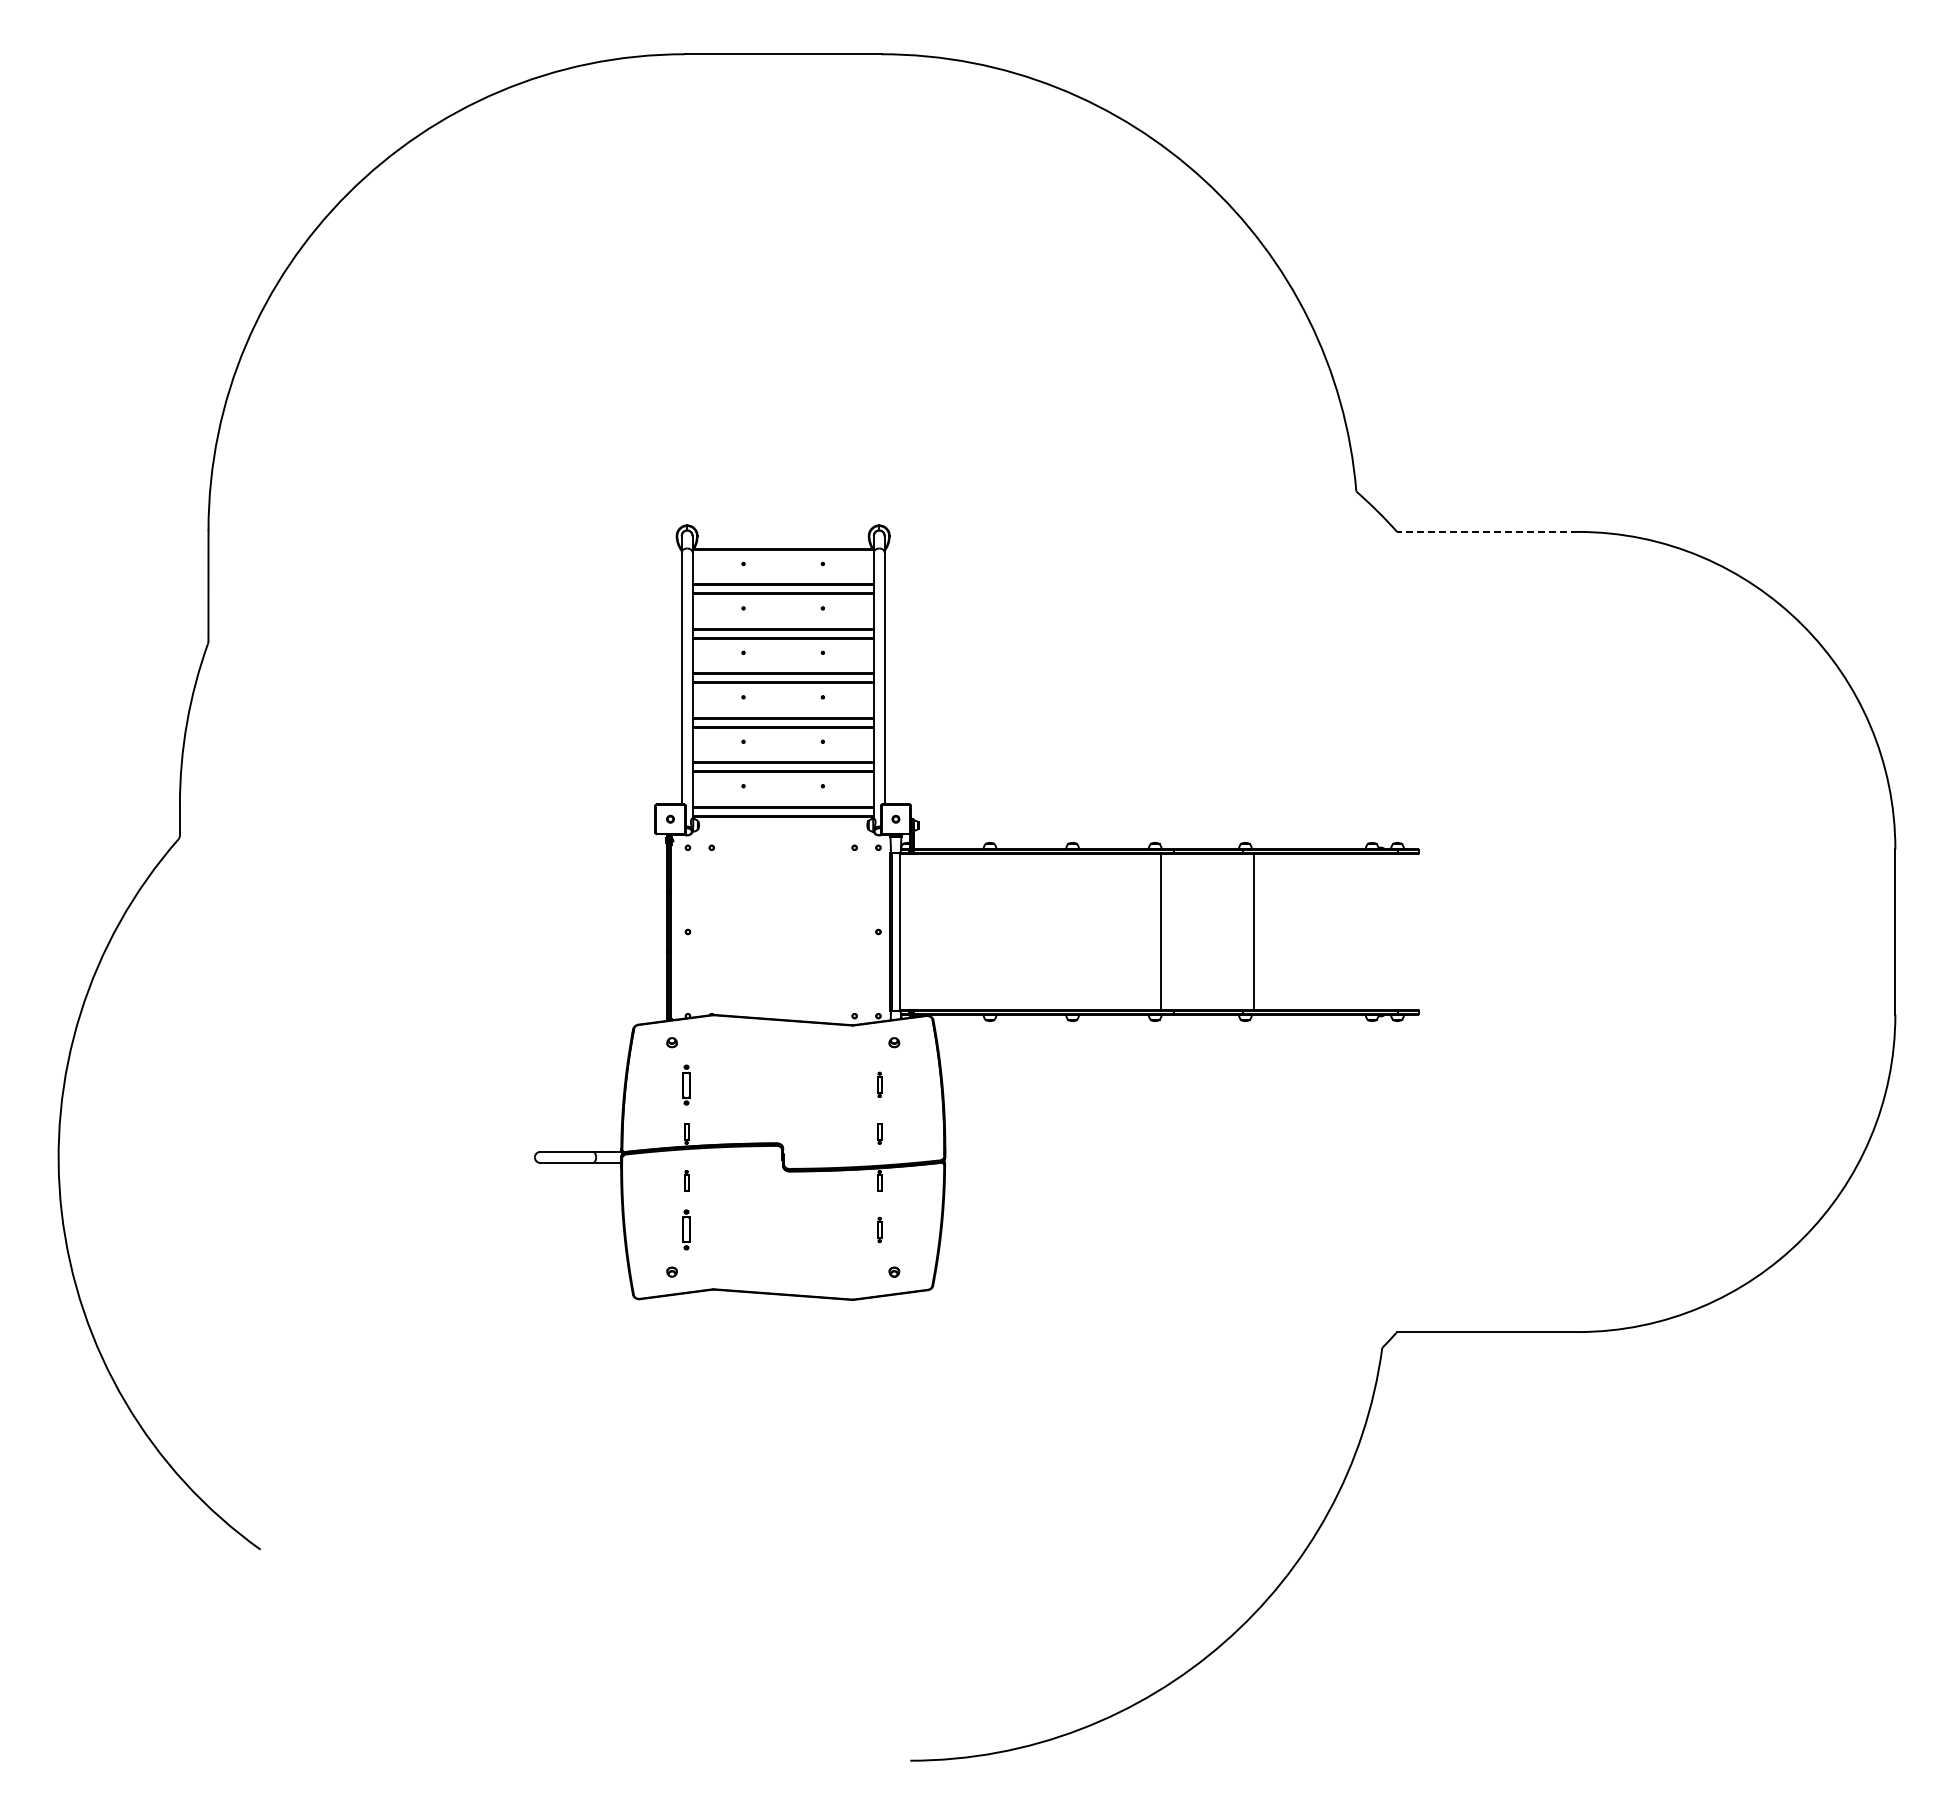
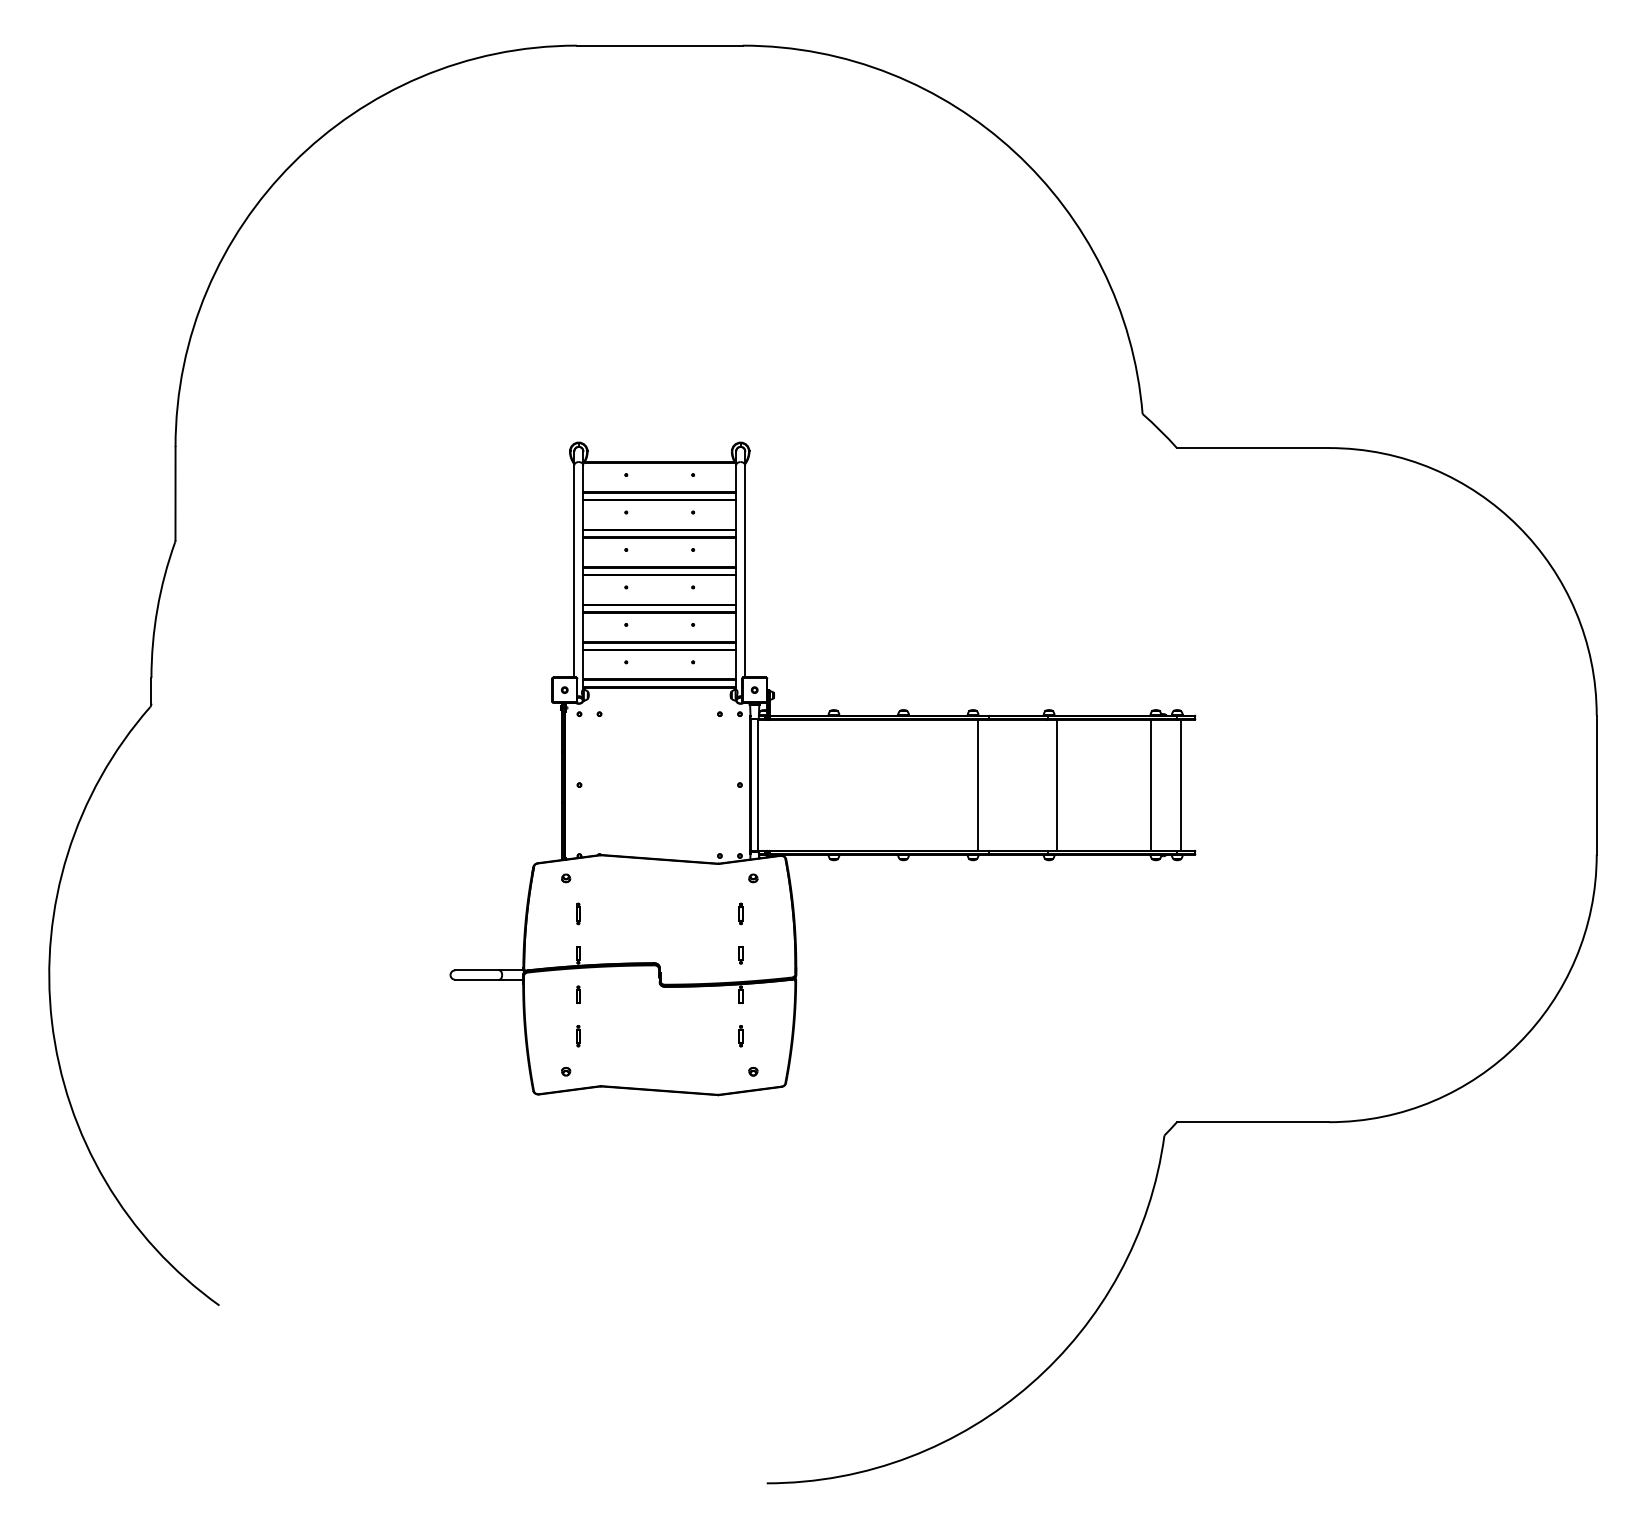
line: (1486, 531) -> (1252, 447), dashed -> solid
line: (1365, 931) -> (1150, 784), added
line: (1402, 931) -> (1181, 784), added
part: (686, 1084) -> (578, 913), size x0.62
part: (686, 1229) -> (578, 1035), size x0.62

